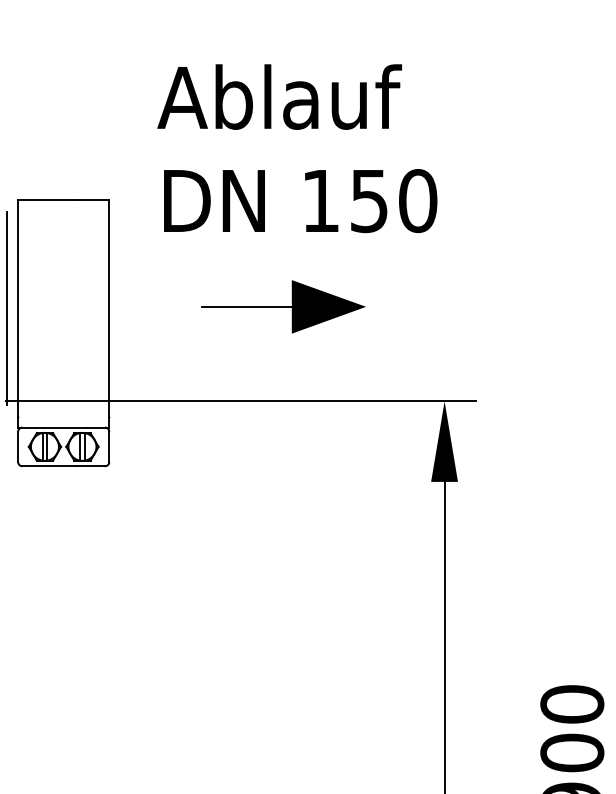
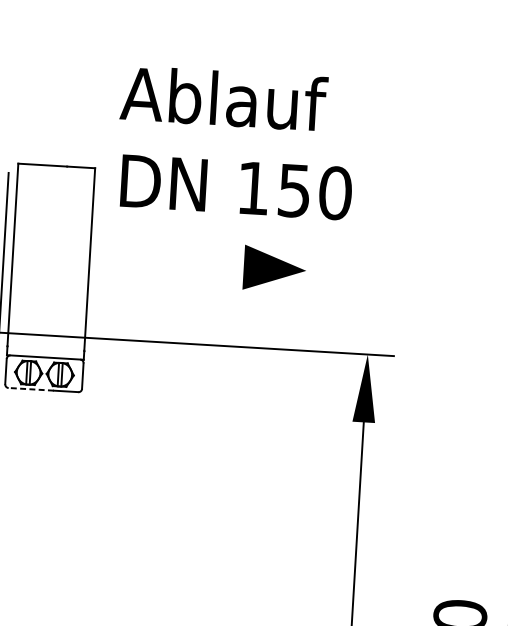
text: (297, 148) -> (236, 142), moved
line: (246, 306) -> (205, 264), removed
line: (49, 466) -> (31, 389), solid -> dashed

